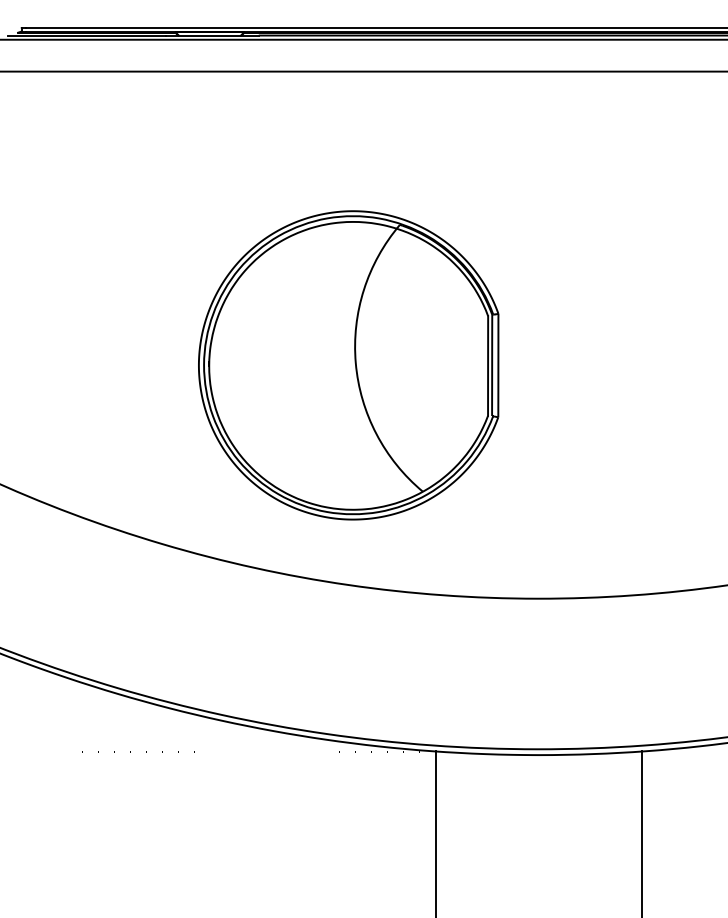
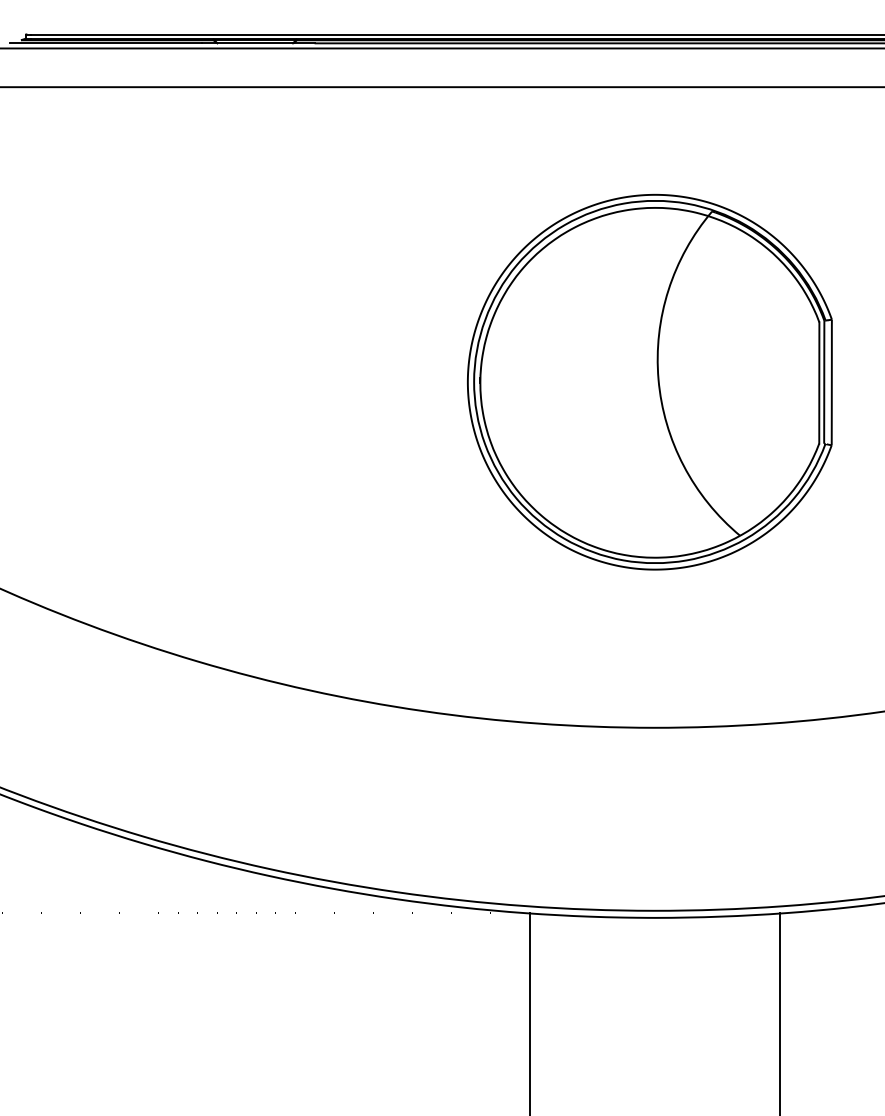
part: (348, 364) -> (649, 381), moved

